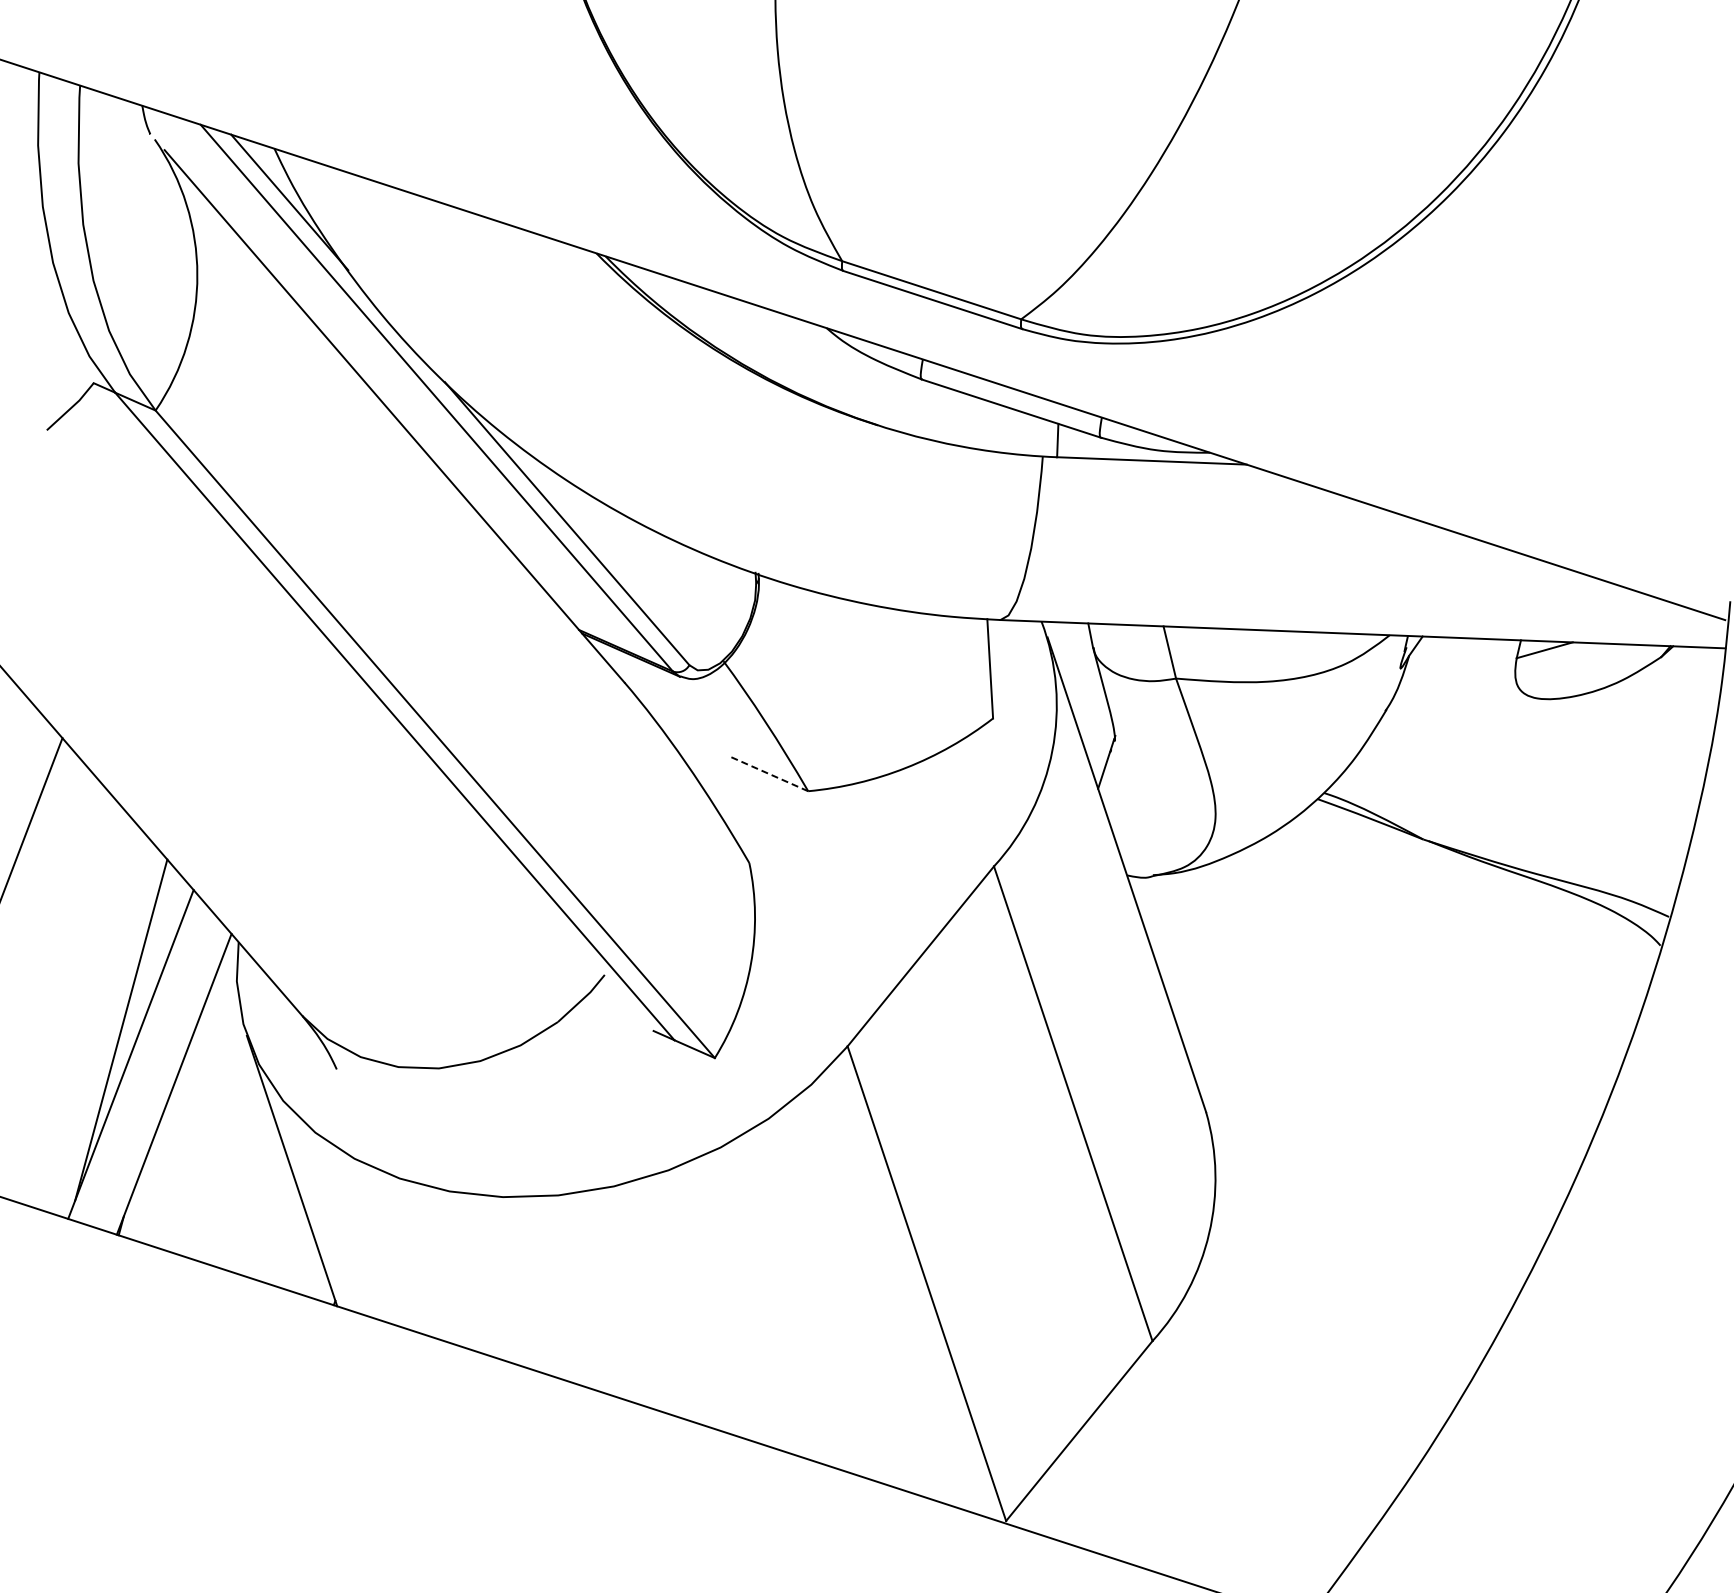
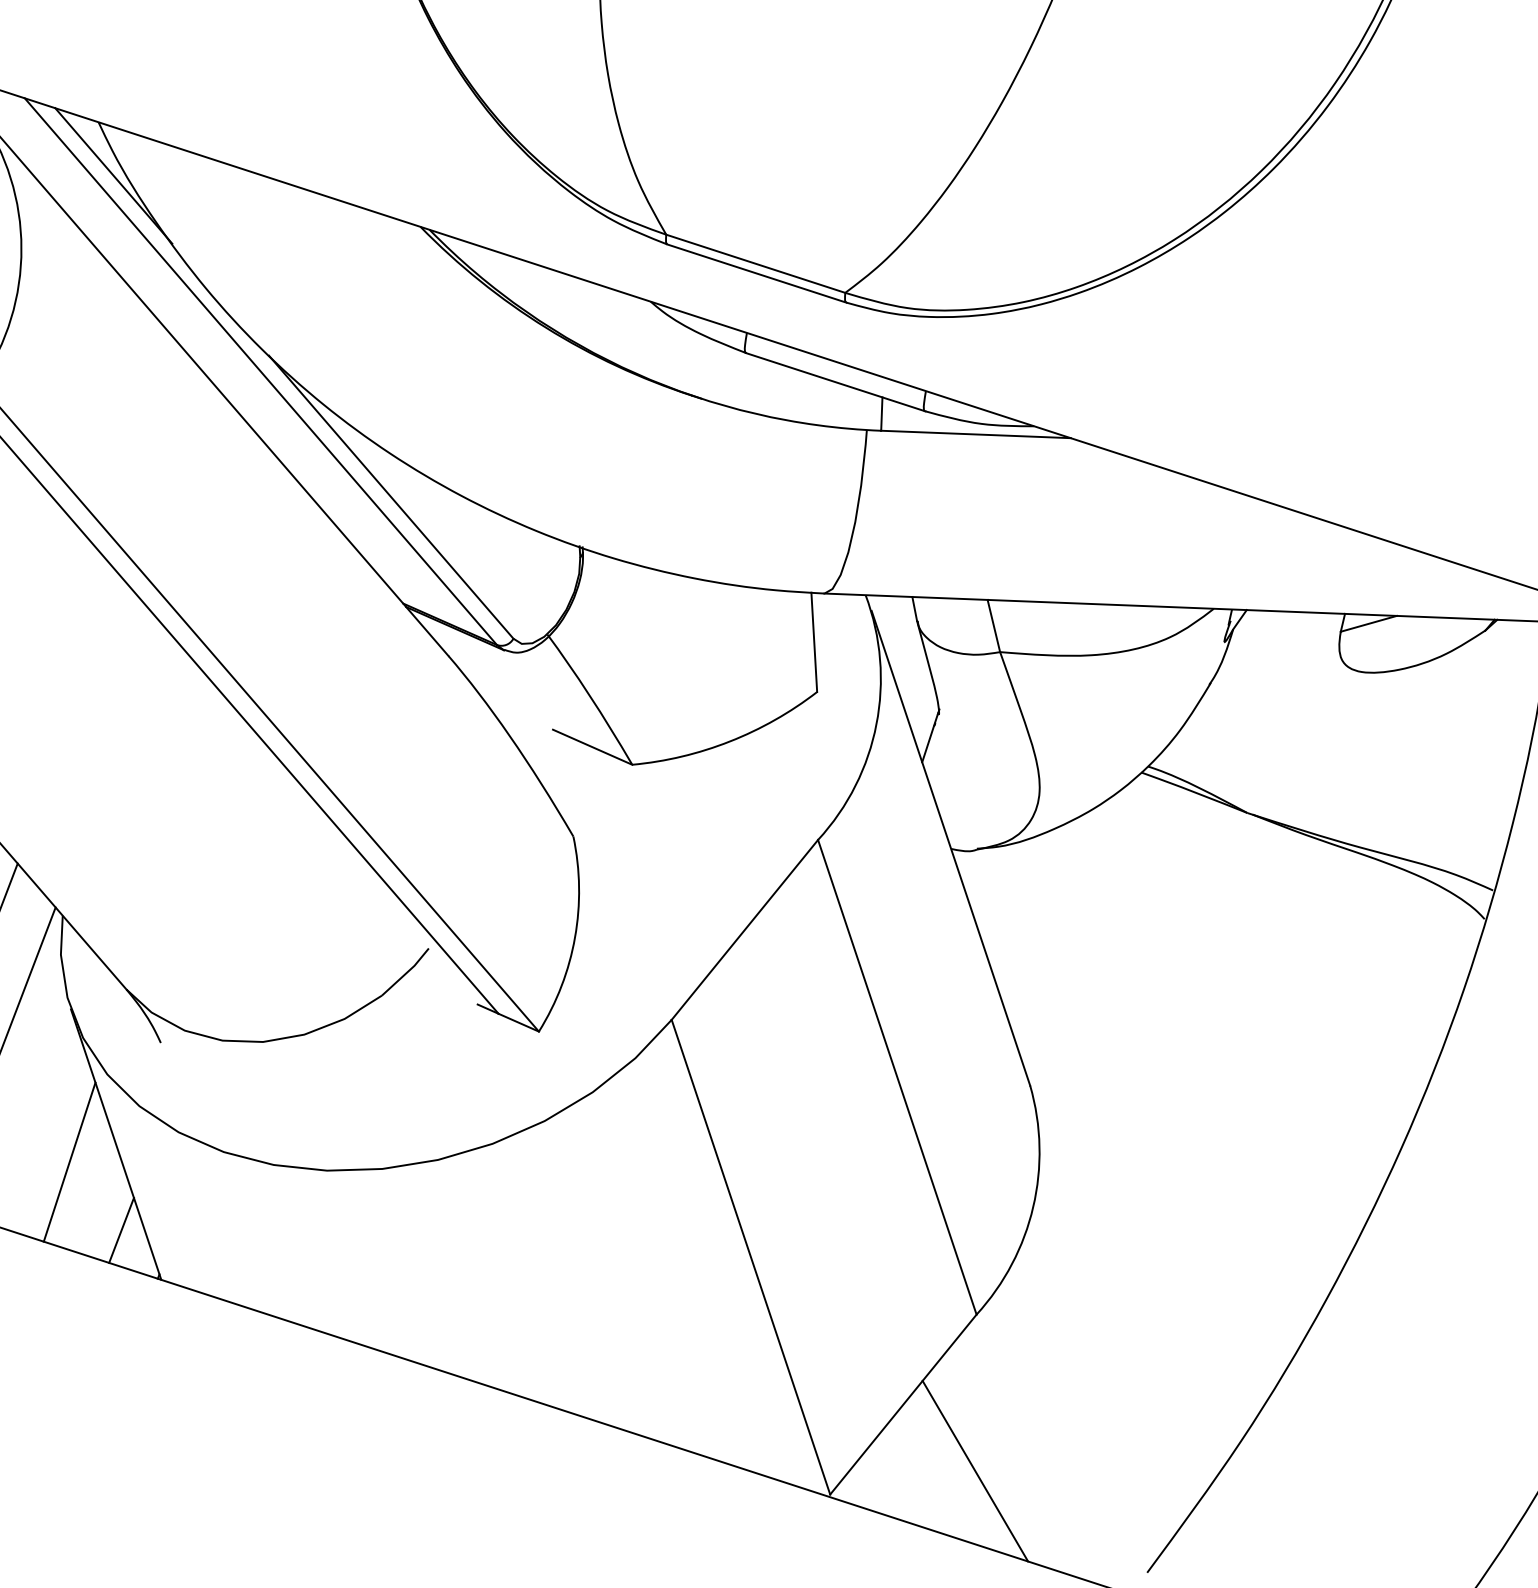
line: (768, 773) -> (592, 747), dashed -> solid
line: (245, 1188) -> (69, 1162), added
line: (297, 1256) -> (121, 1230), added
line: (1151, 1497) -> (975, 1471), added

